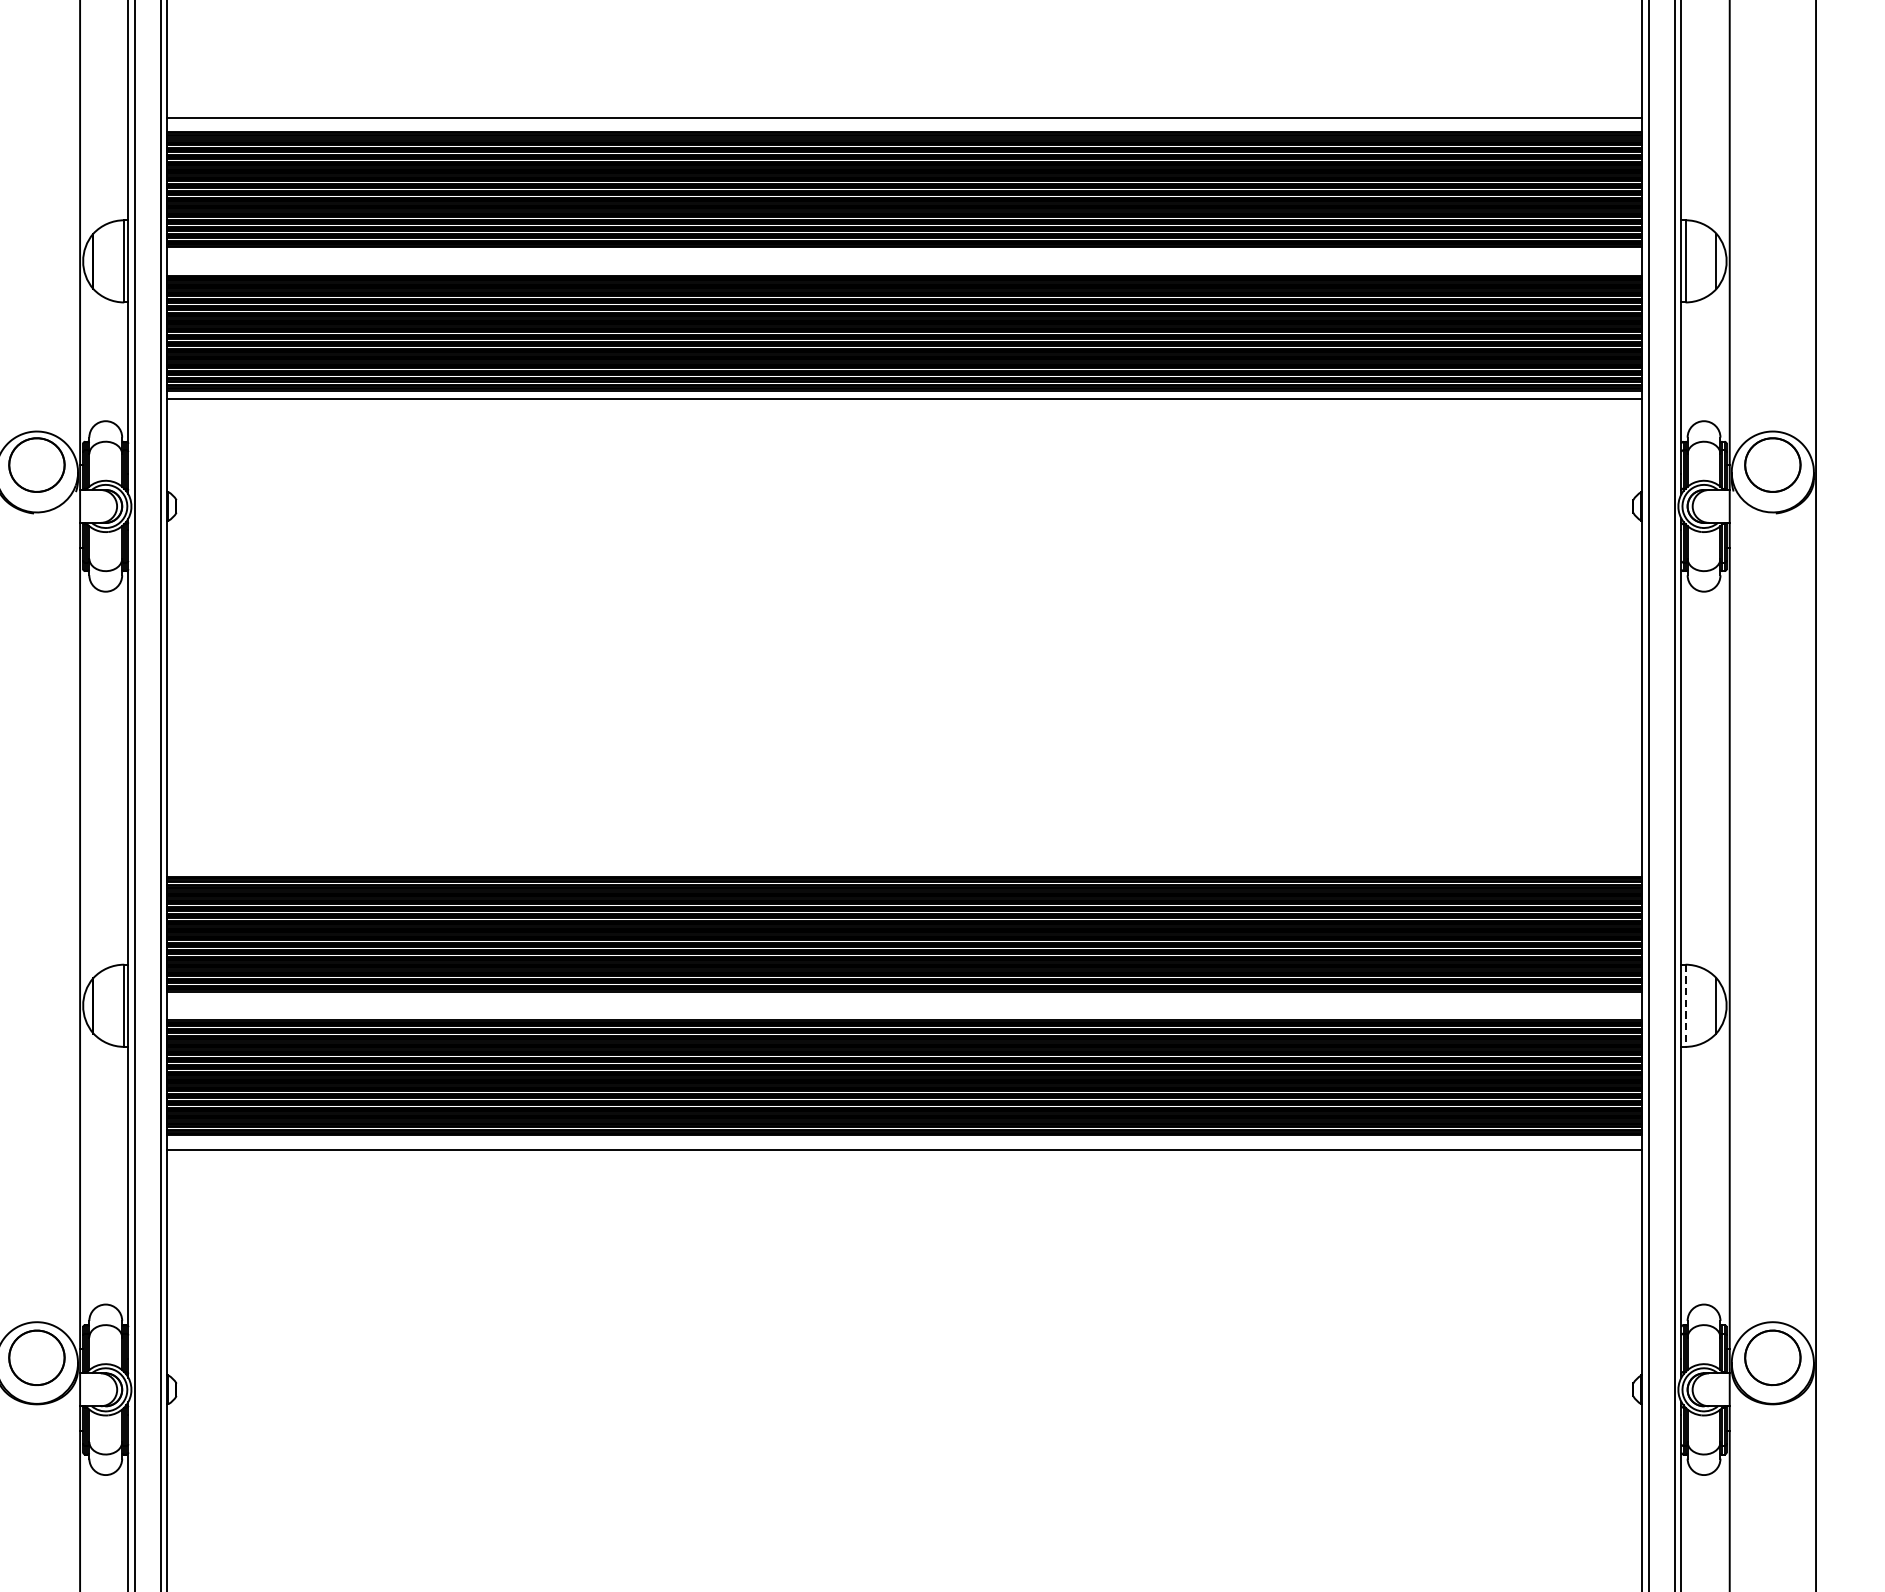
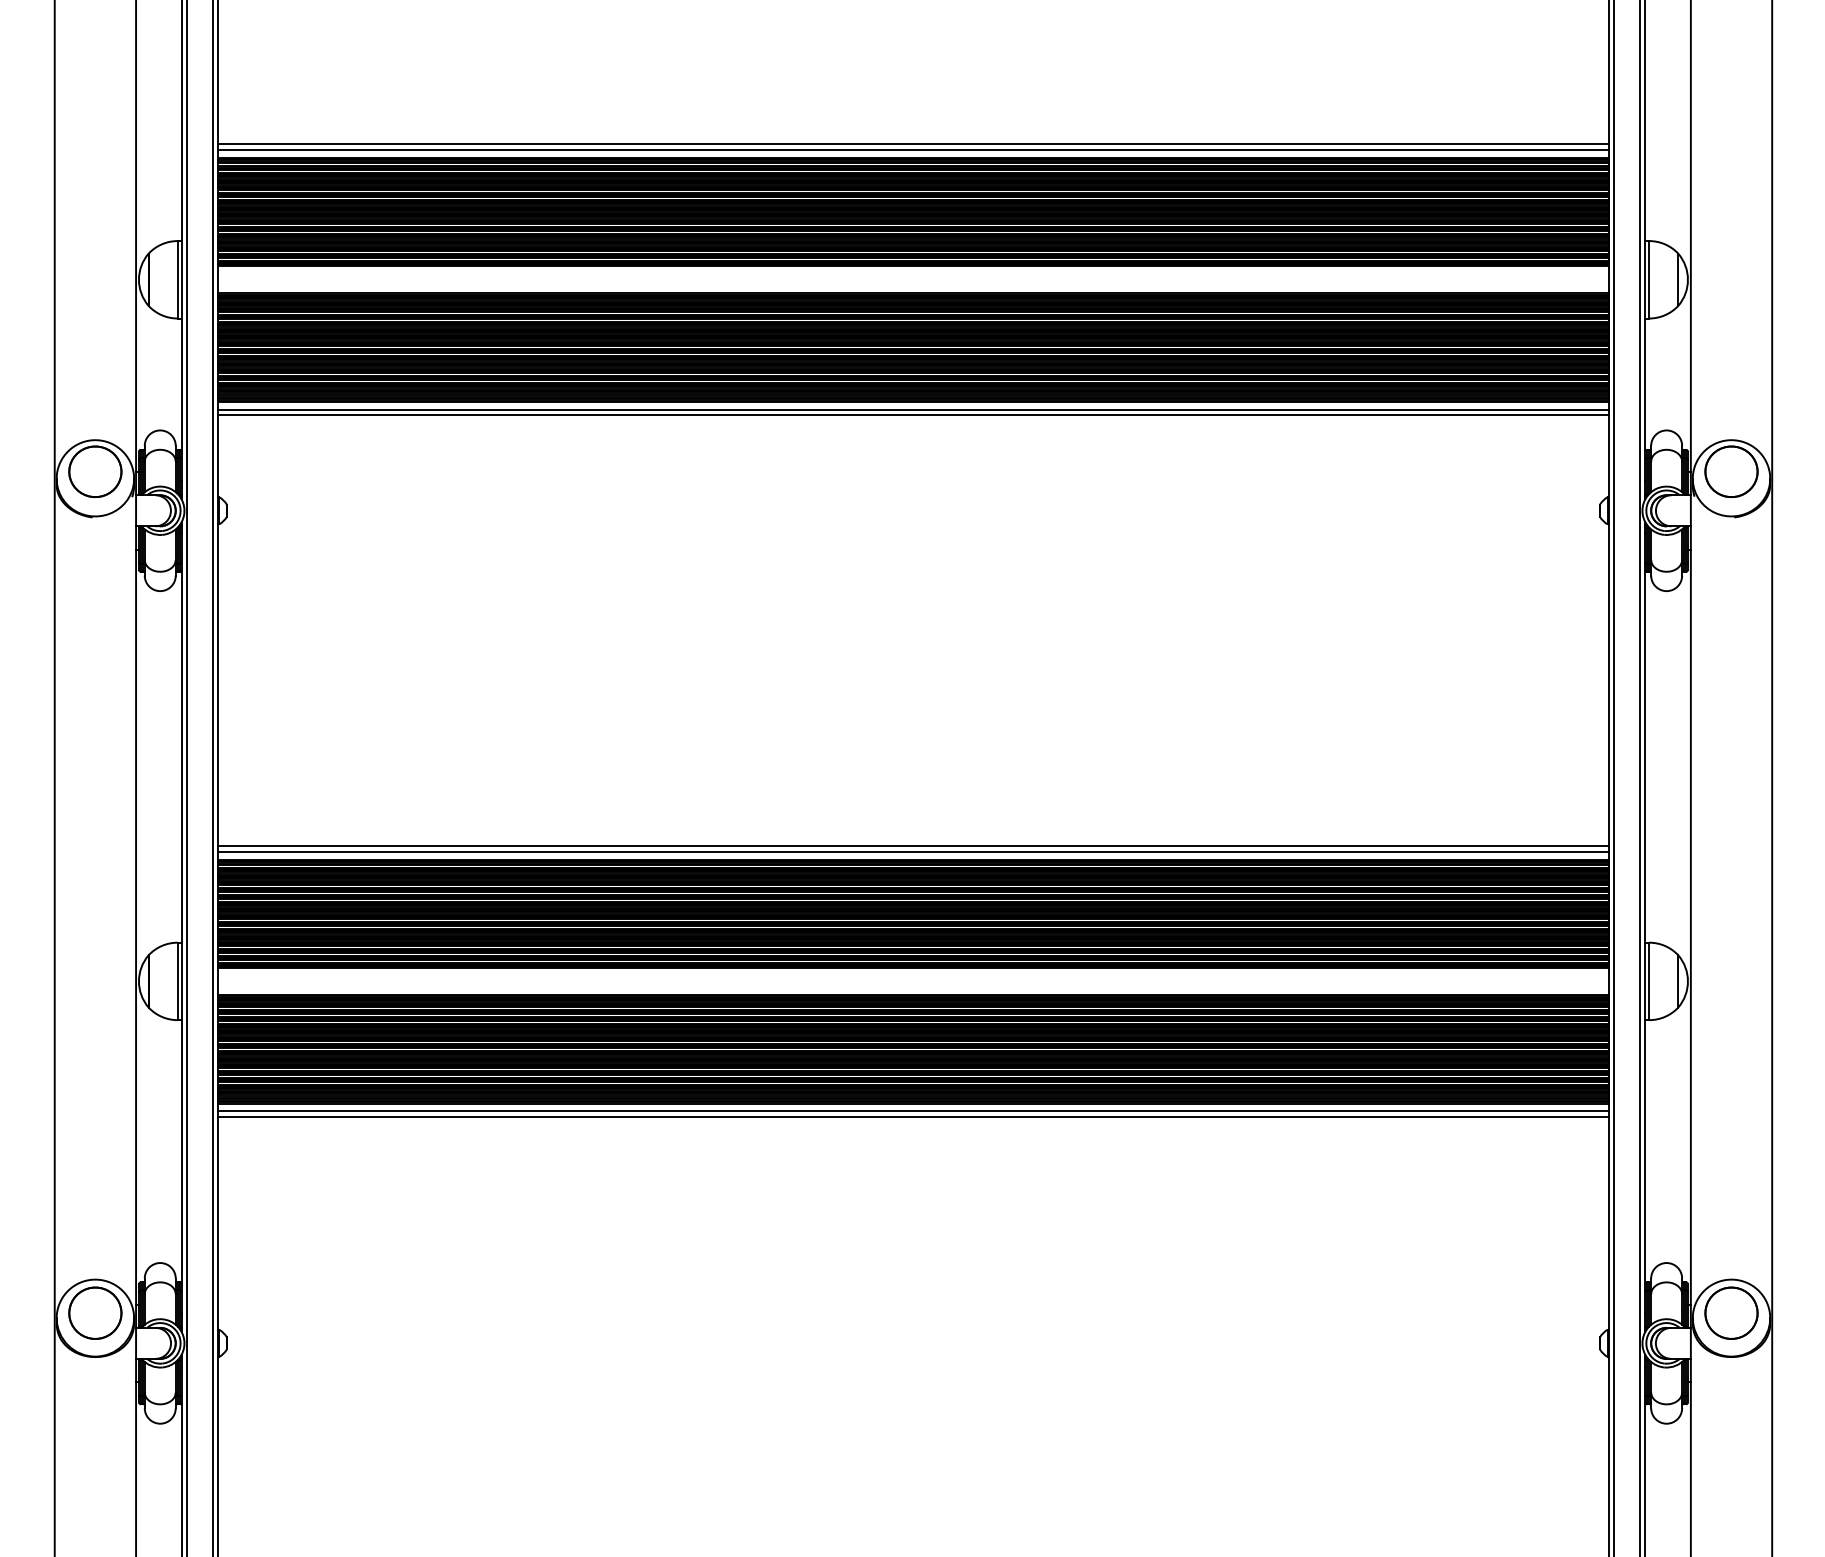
line: (904, 124) -> (913, 150), added
line: (904, 405) -> (913, 415), added
line: (904, 862) -> (913, 846), added
line: (904, 867) -> (913, 851), added
line: (1685, 1005) -> (1649, 981), dashed -> solid
line: (904, 1143) -> (913, 1111), added

